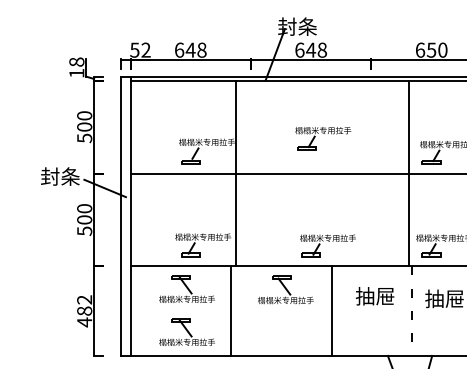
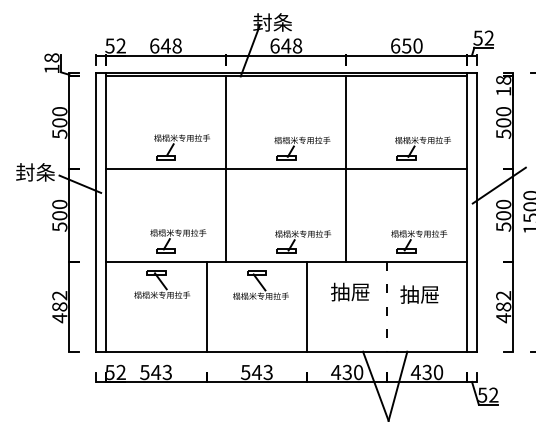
part: (323, 138) -> (302, 148), moved
line: (236, 173) -> (226, 169), moved
line: (409, 173) -> (346, 169), moved
part: (187, 331) -> (162, 327), removed

